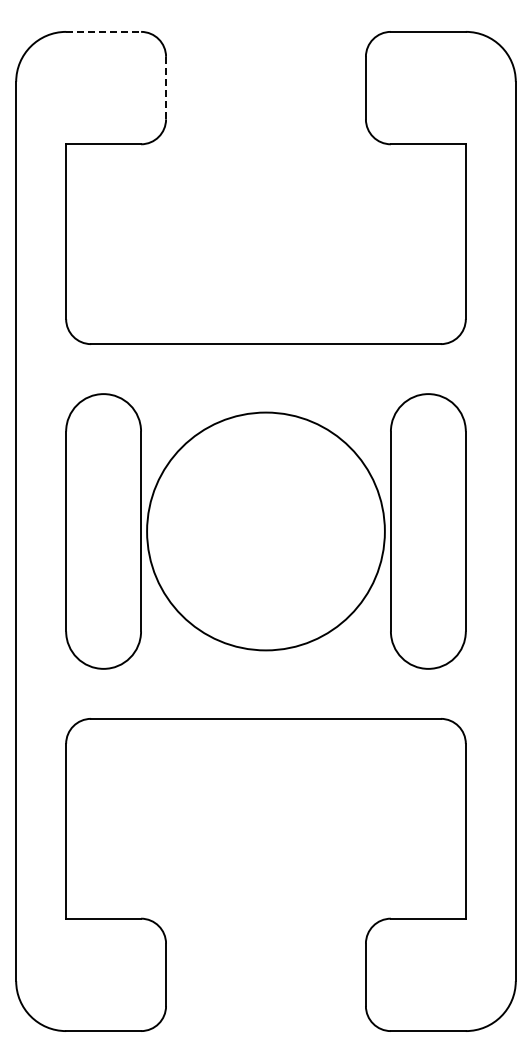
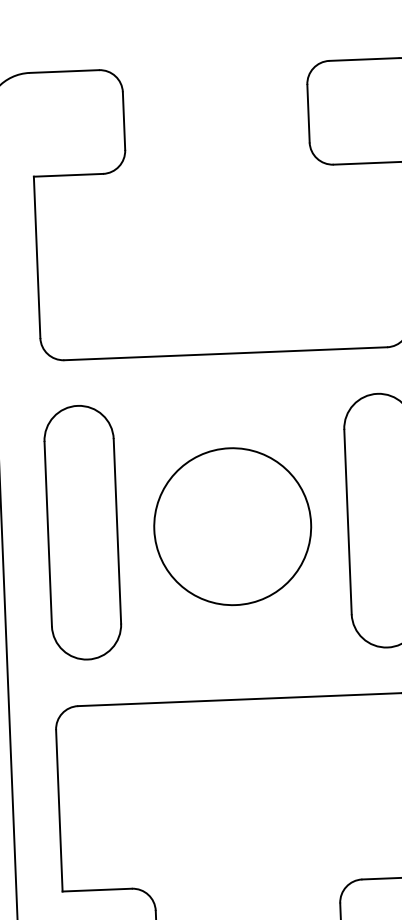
line: (104, 31) -> (65, 71), dashed -> solid
line: (166, 87) -> (124, 120), dashed -> solid
circle: (265, 531) -> (232, 526), size x0.71

